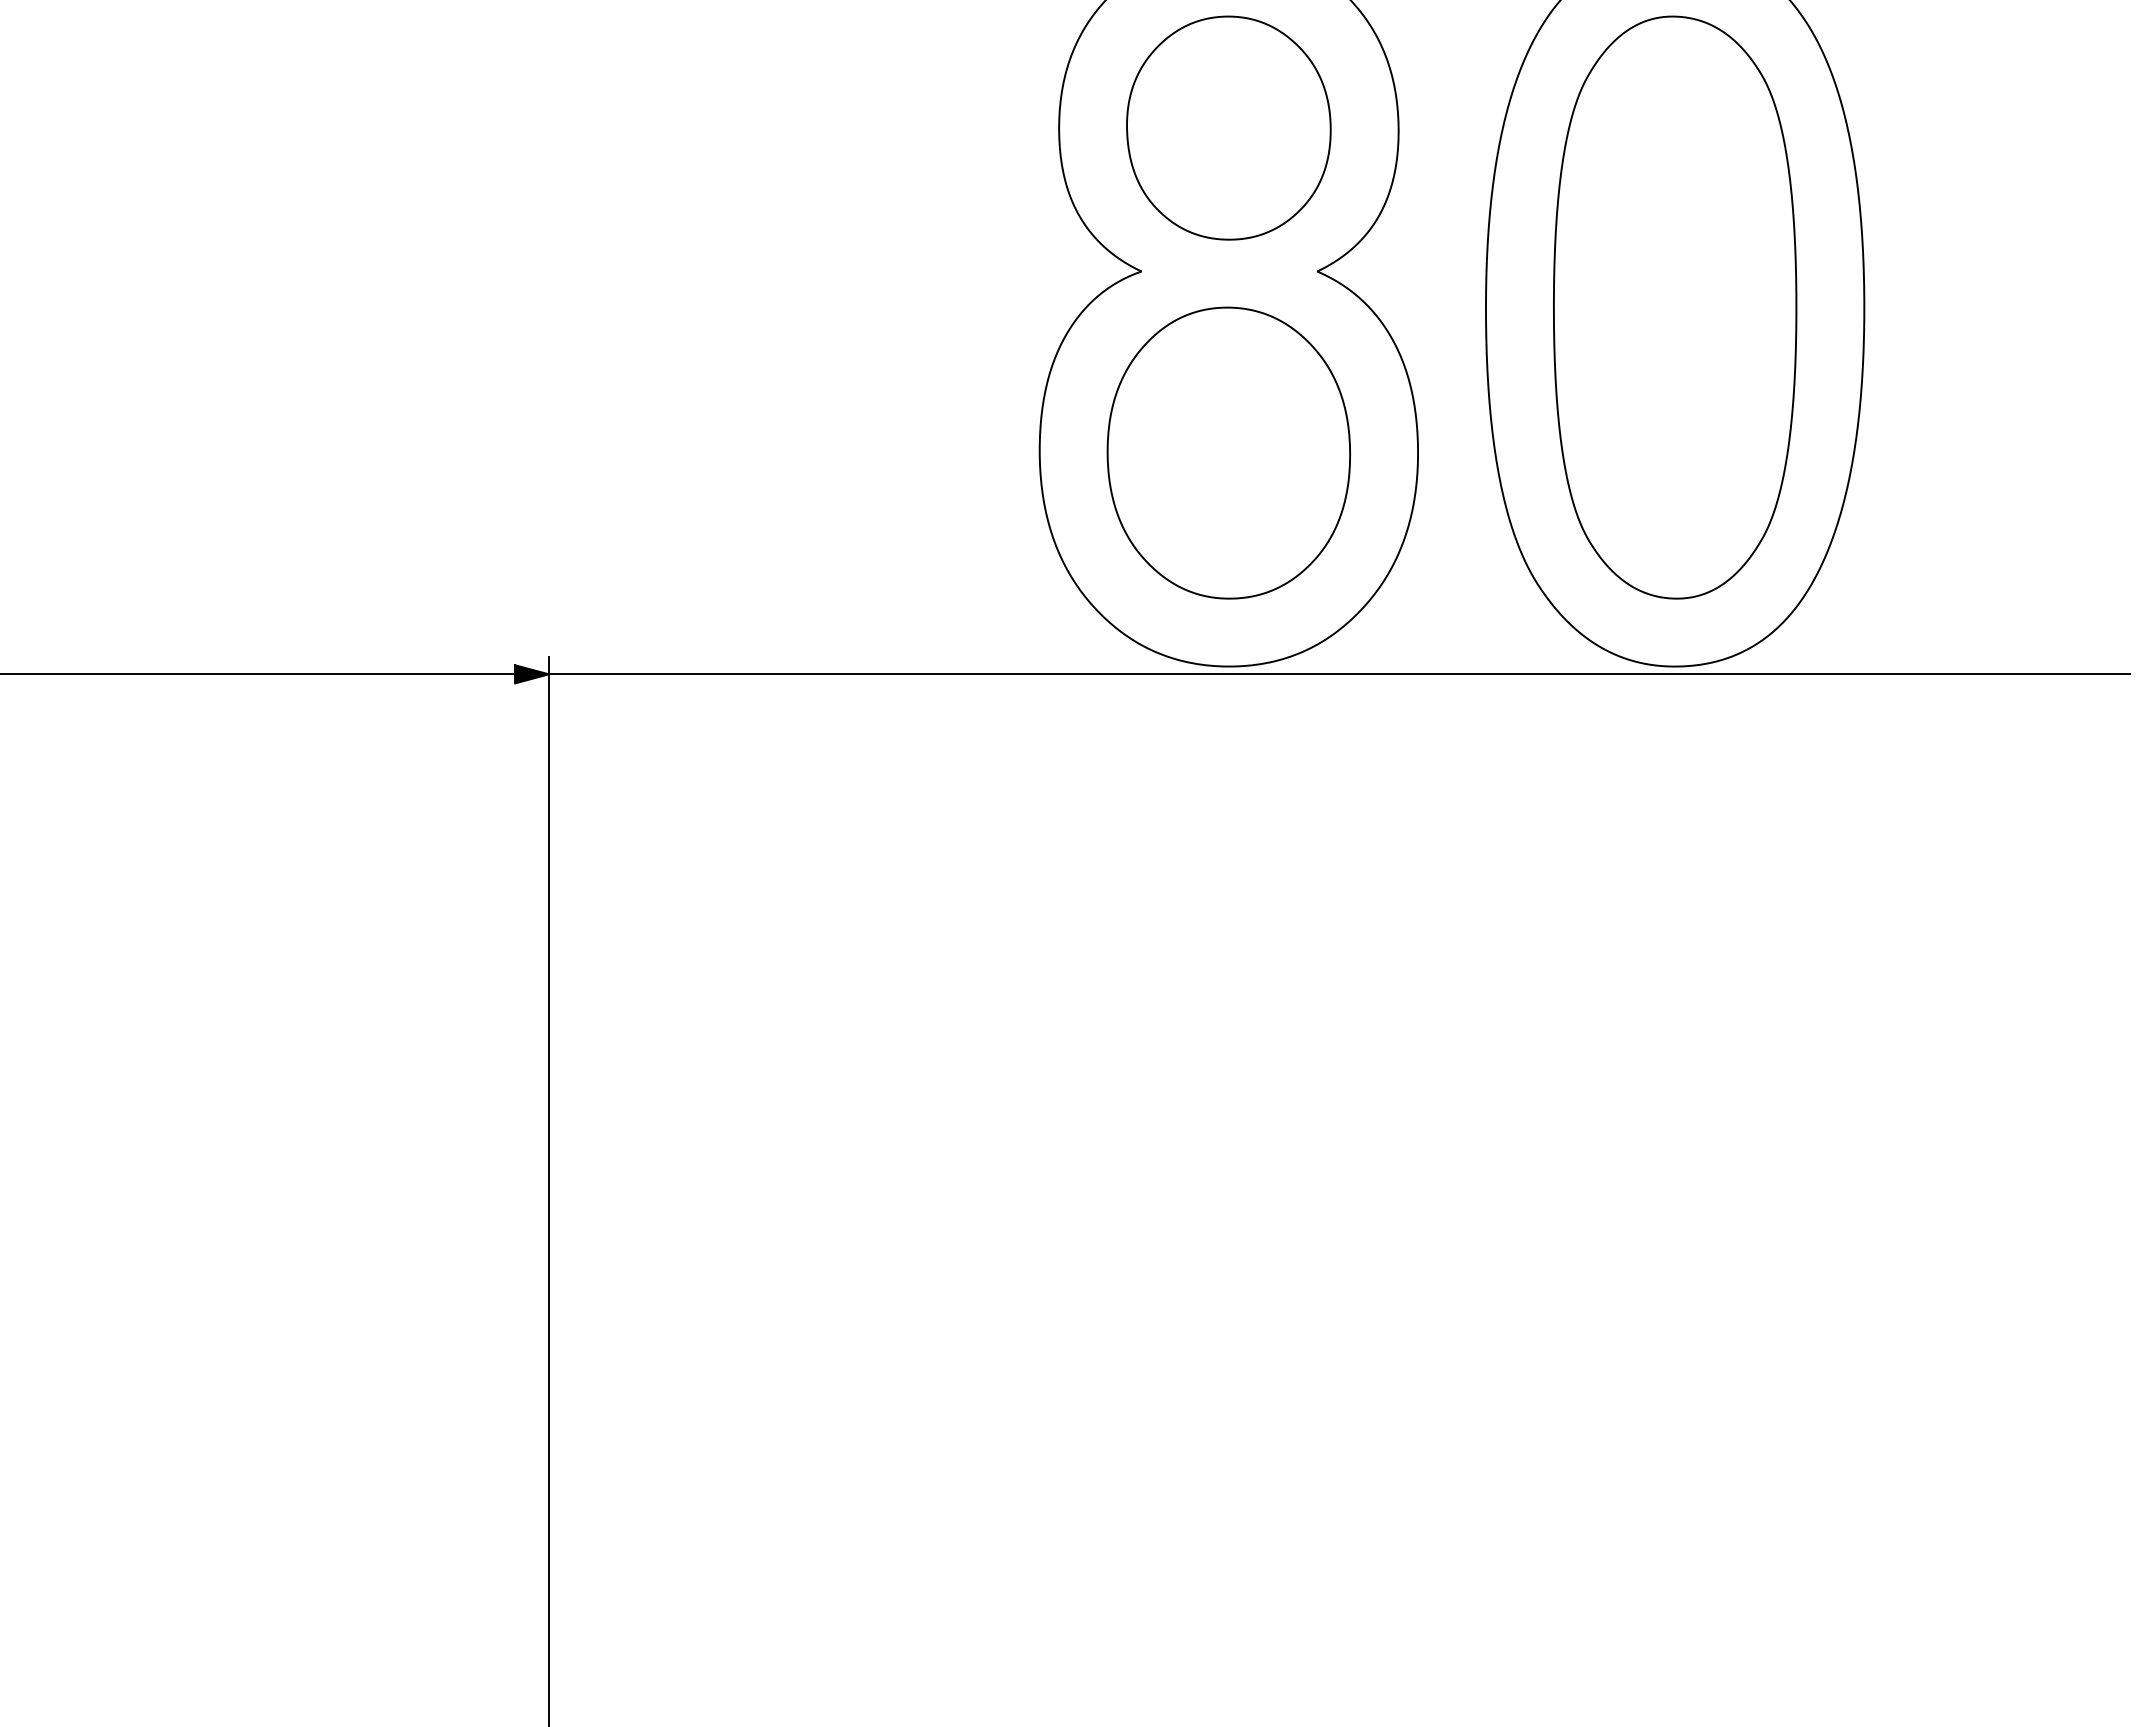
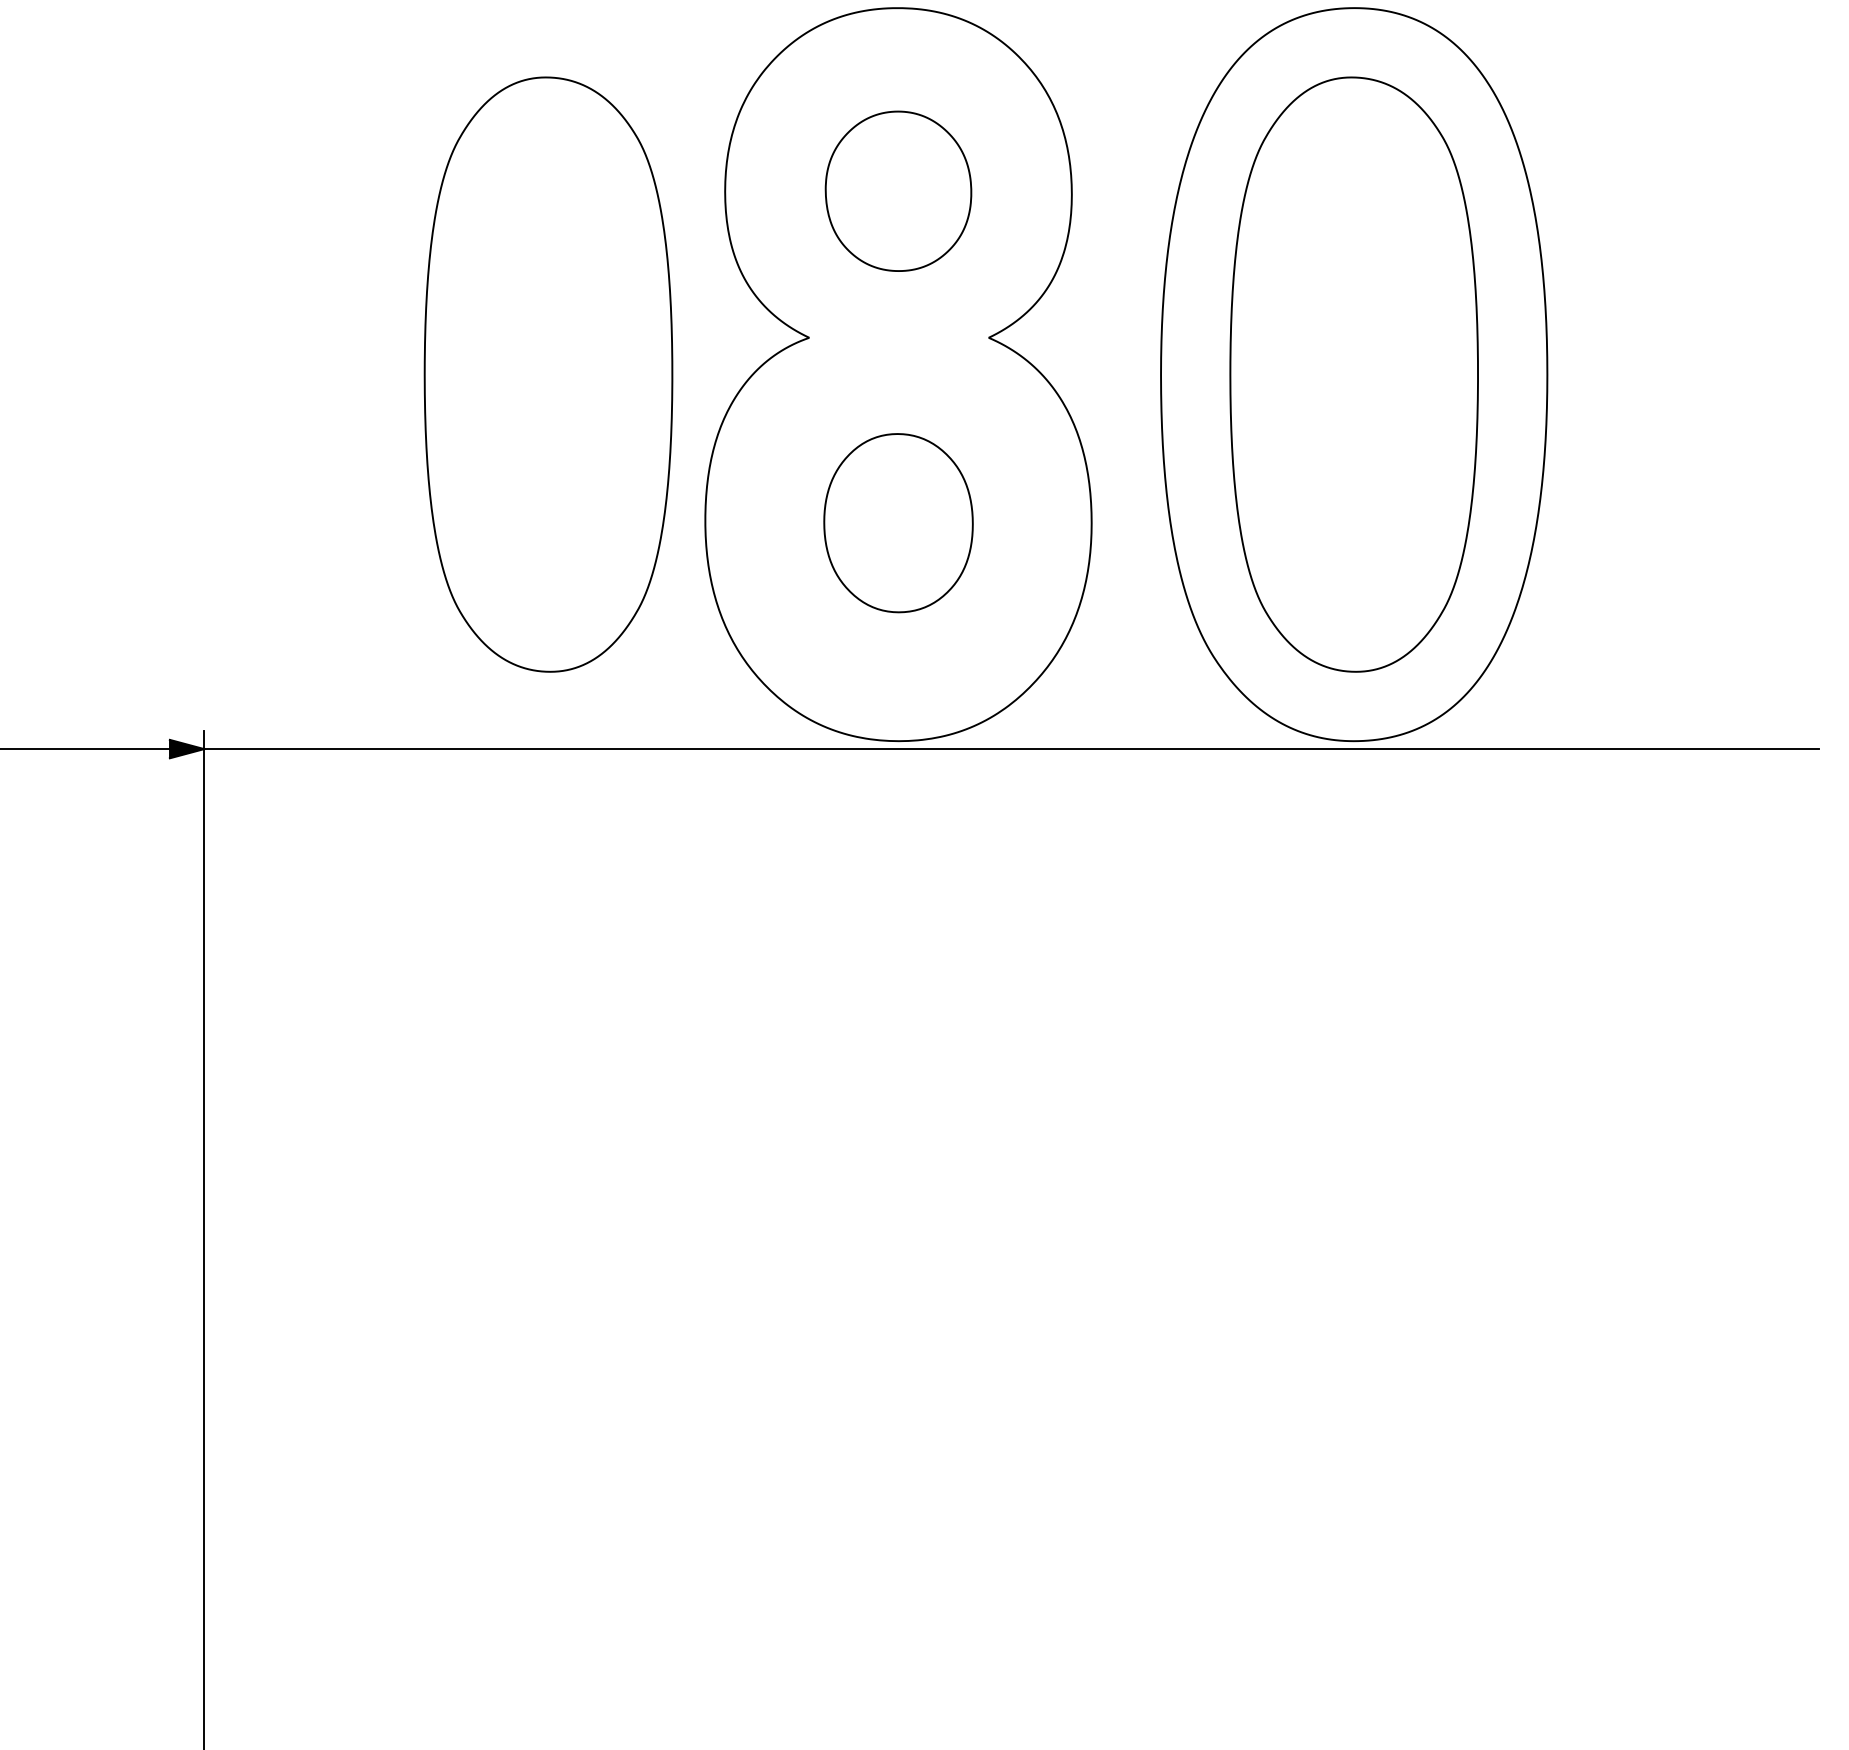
part: (1228, 127) -> (898, 190), size x0.7
part: (886, 307) -> (548, 374), added
part: (1228, 452) -> (898, 522), size x0.6

